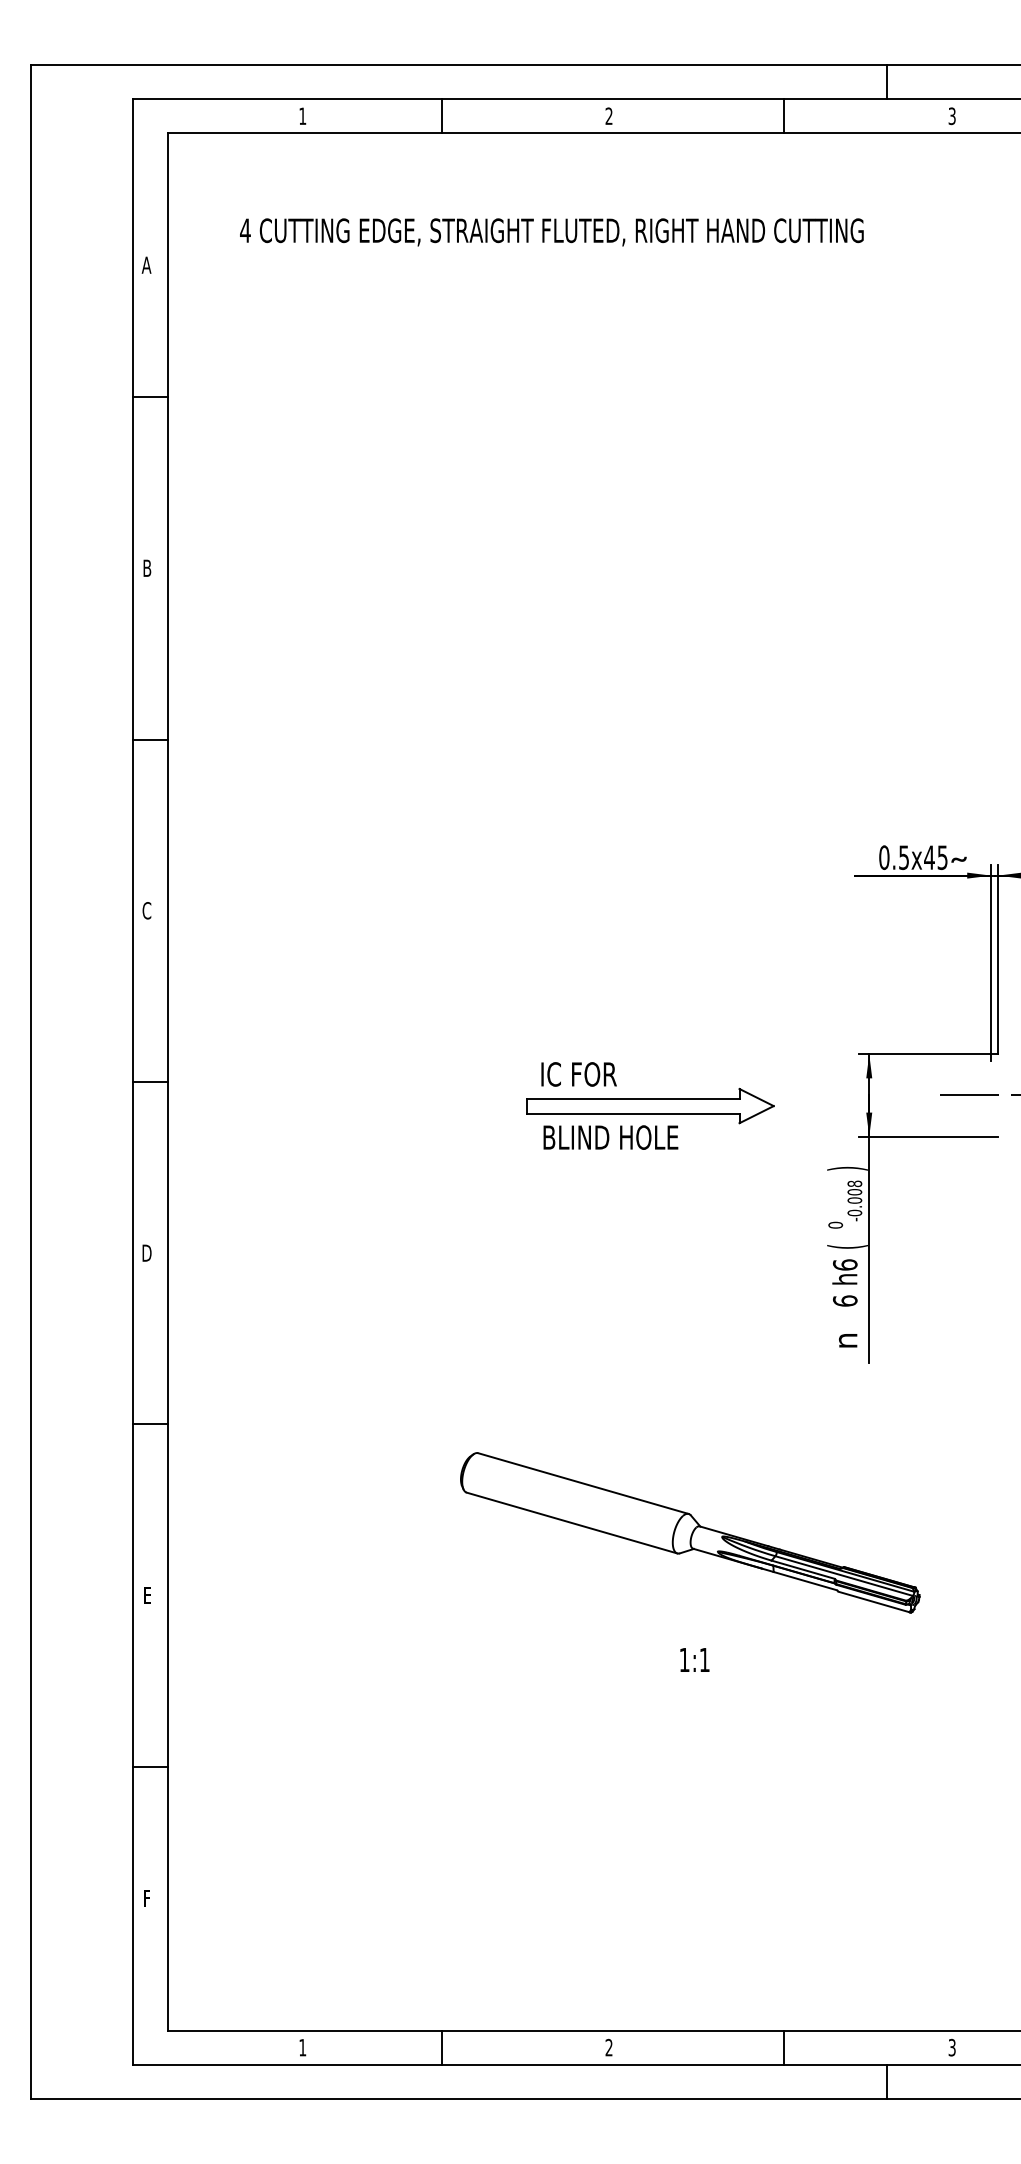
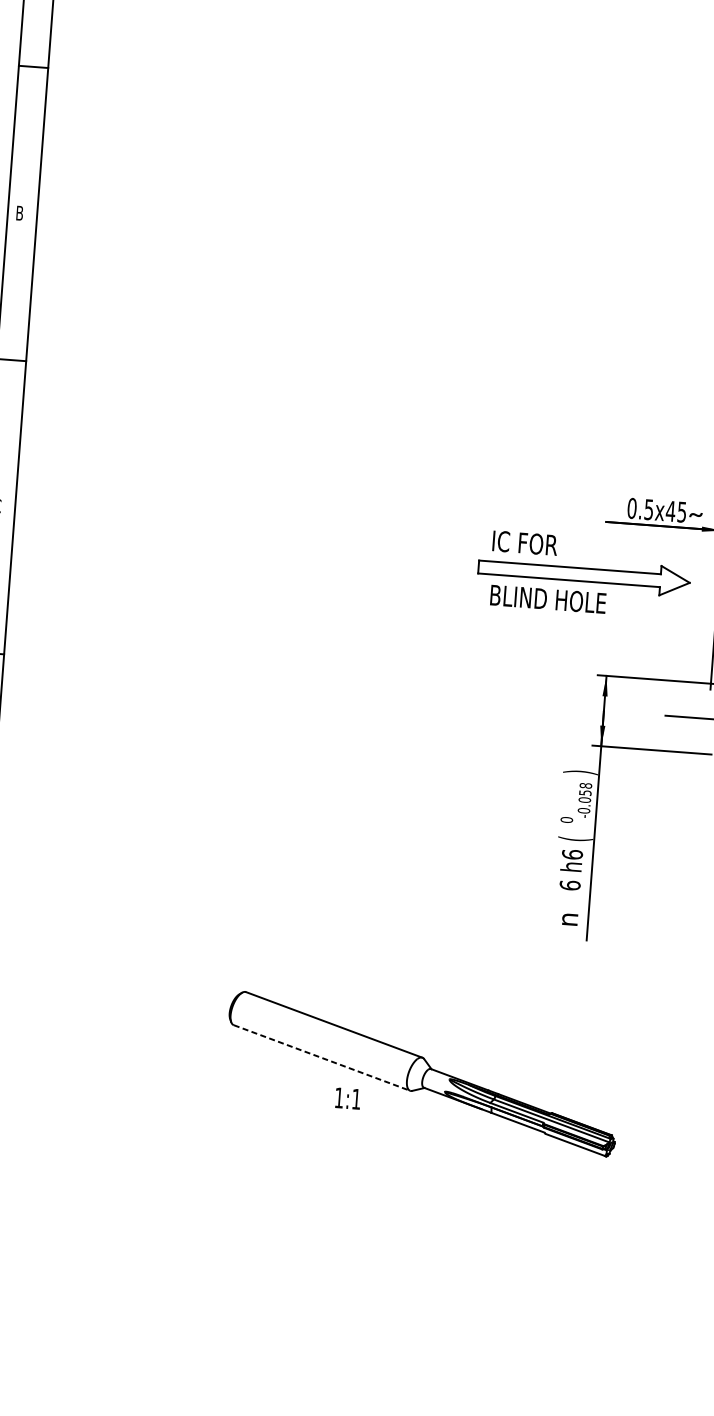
part: (650, 1105) -> (584, 574), moved
text: (854, 1192) -> (585, 793), -0.008 -> -0.058
line: (572, 1523) -> (322, 1058), solid -> dashed
text: (694, 1659) -> (347, 1098), moved

